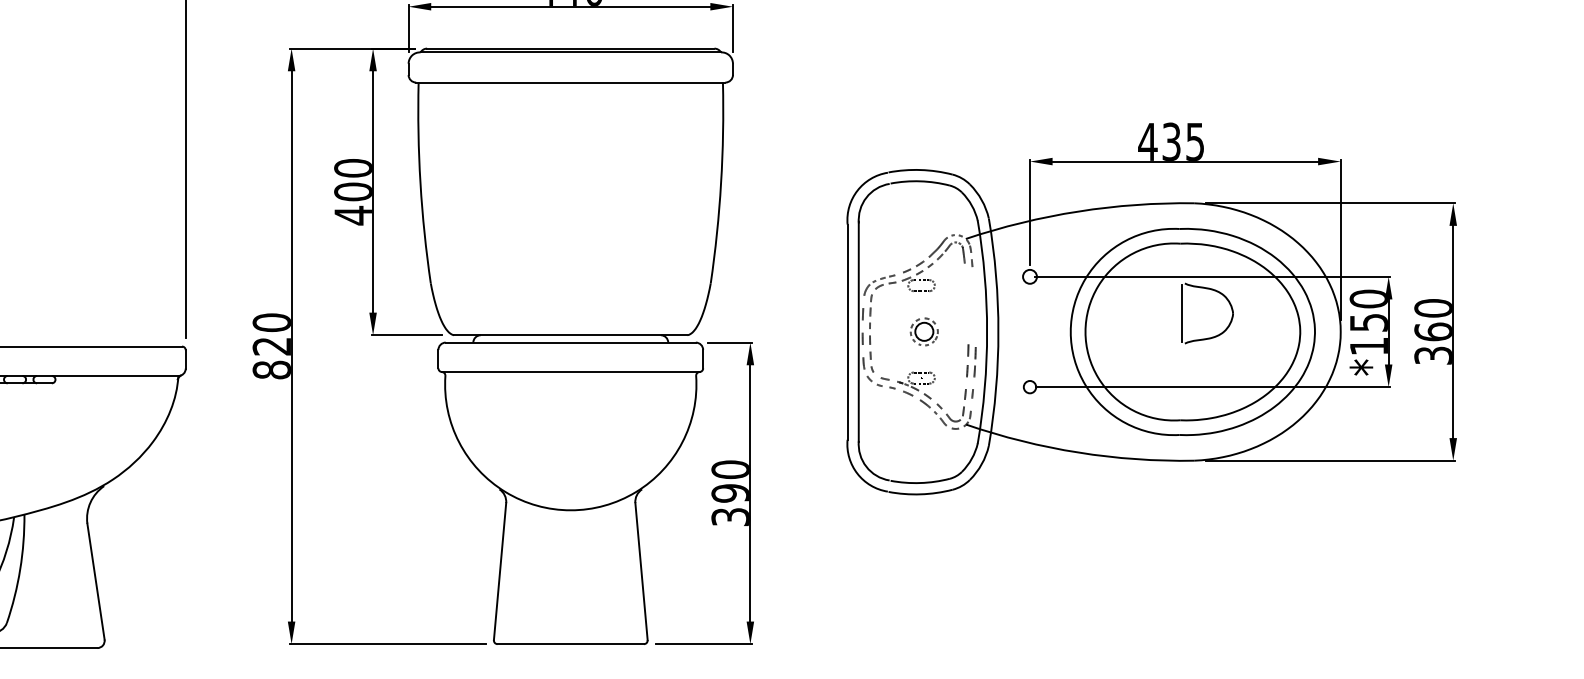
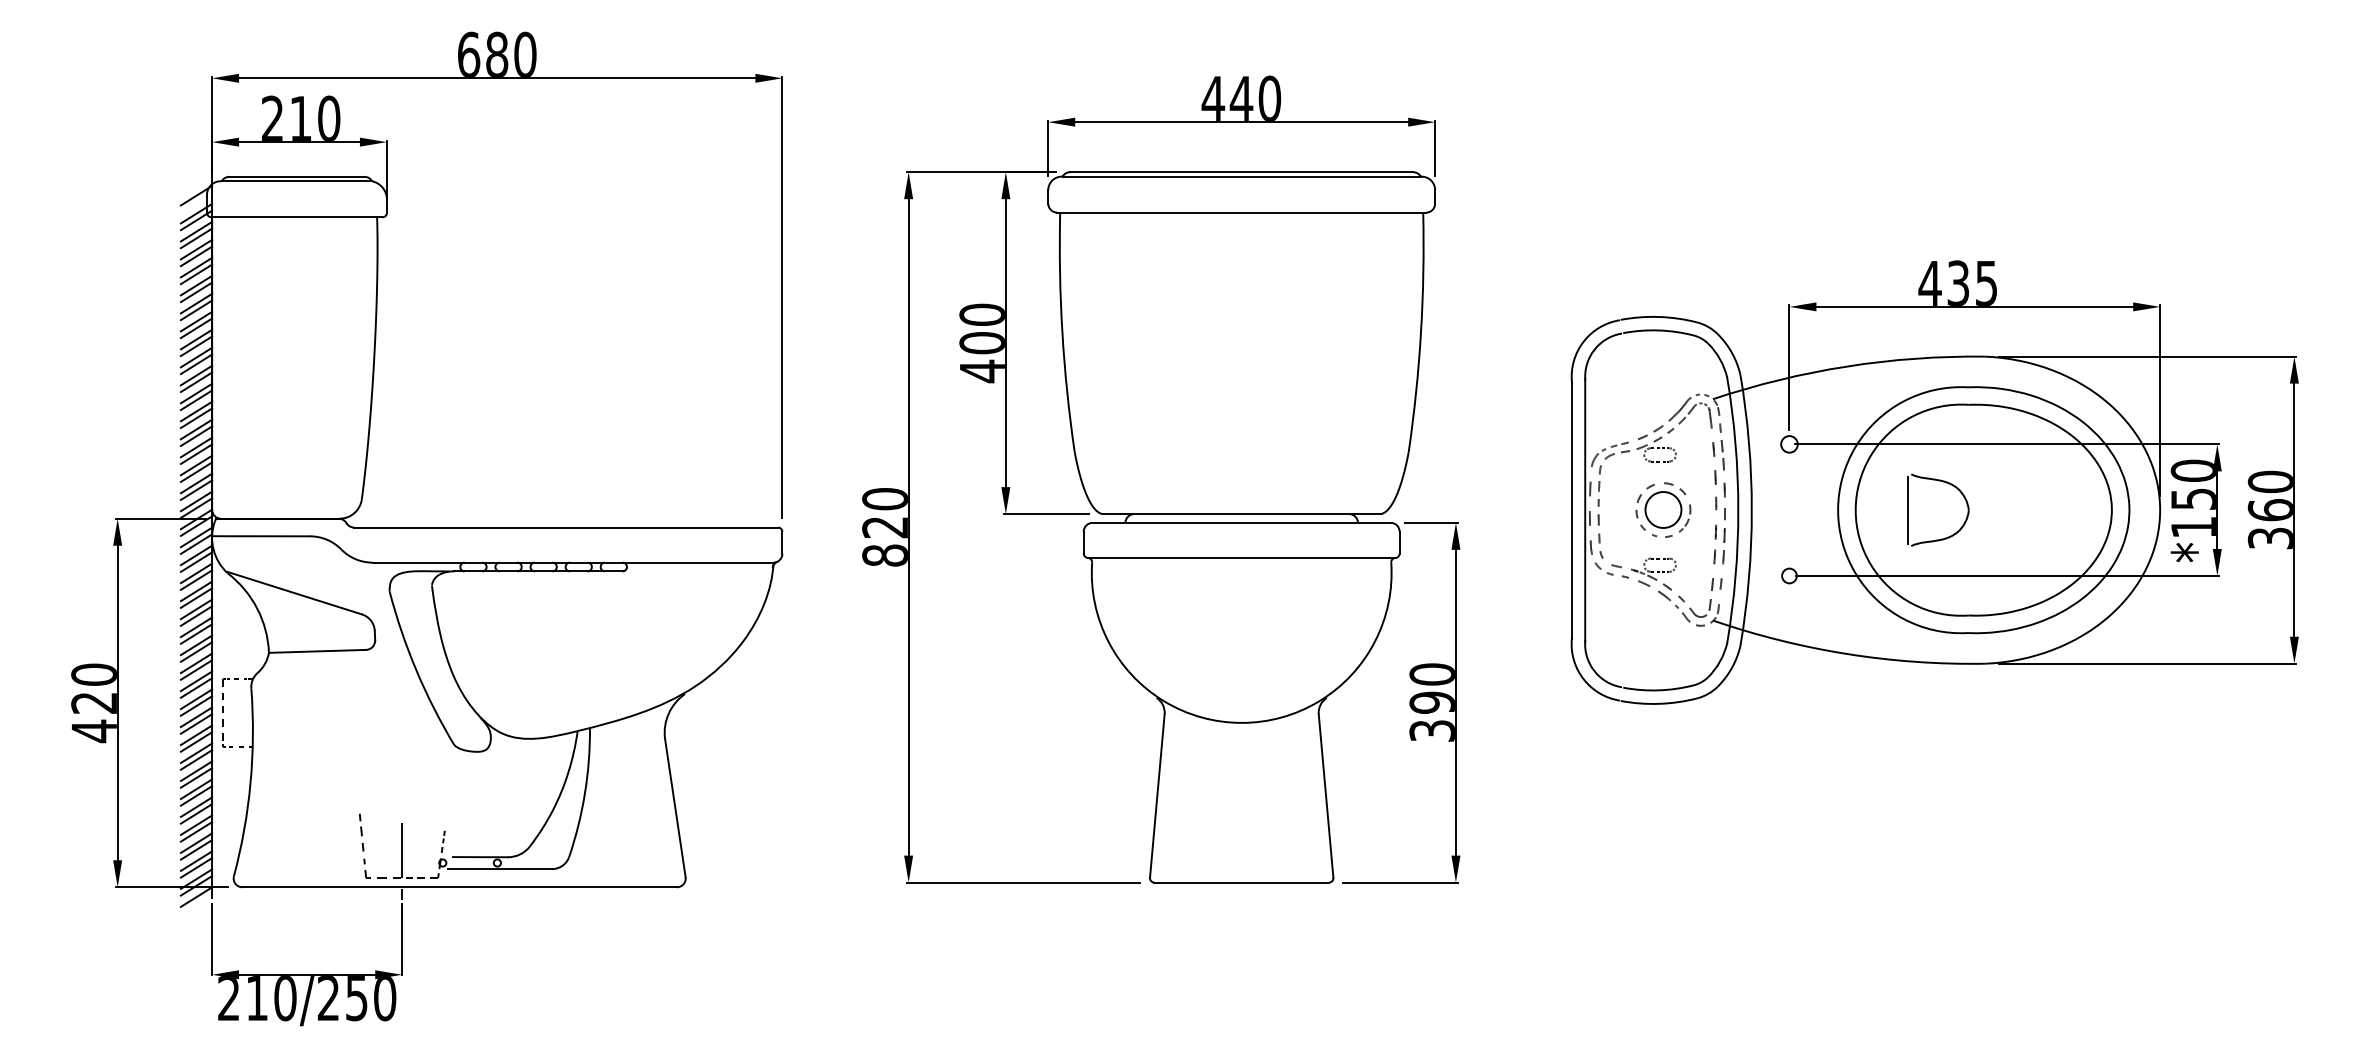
part: (1216, 292) -> (1948, 484), moved
part: (970, 307) -> (1718, 480), added
part: (924, 331) -> (1663, 509), size x1.67

